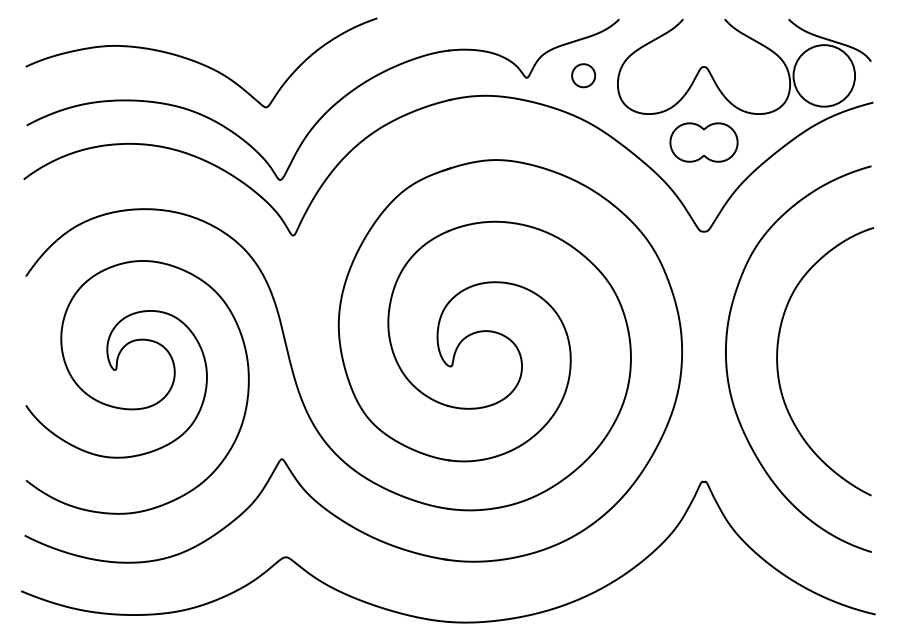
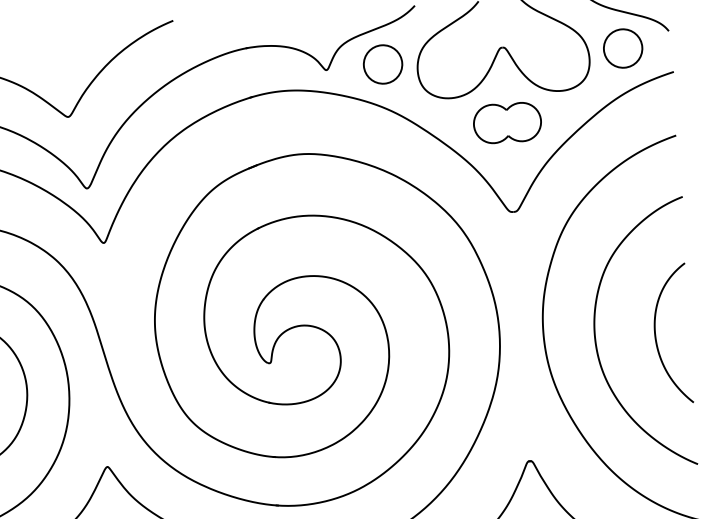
circle: (583, 75) -> (382, 64), size x1.67
circle: (824, 75) -> (623, 48), size x0.62
curve: (838, 363) -> (656, 334), added

